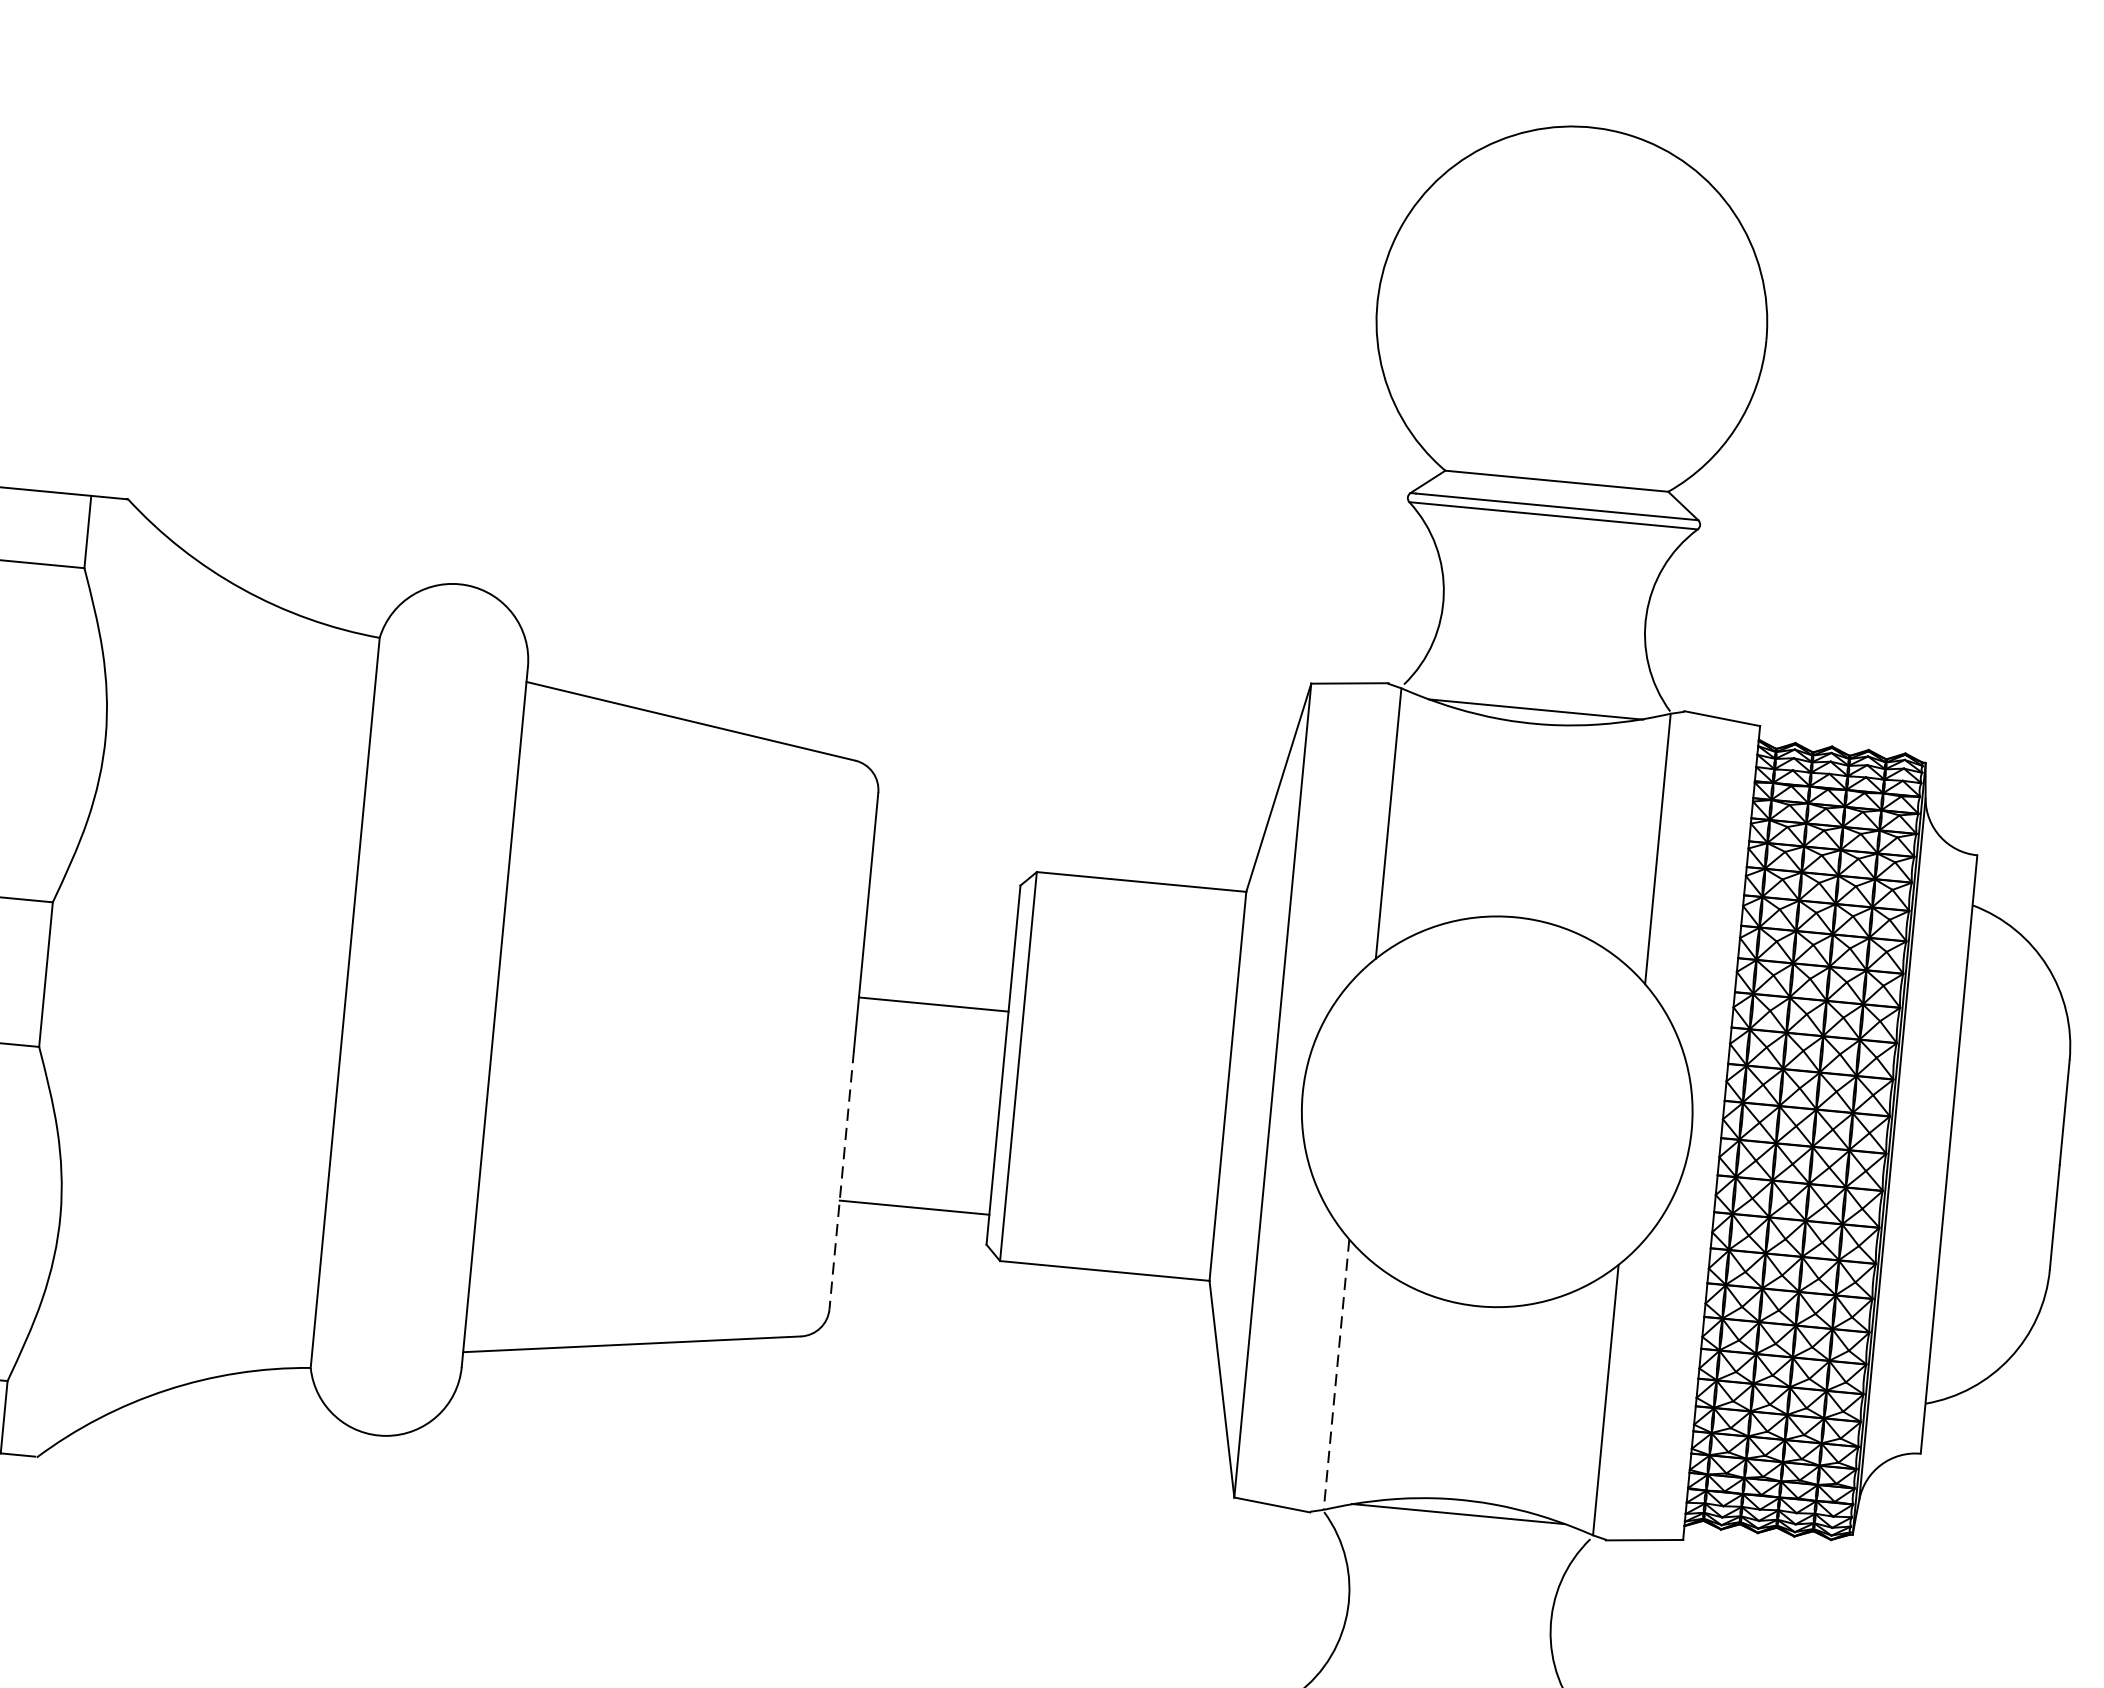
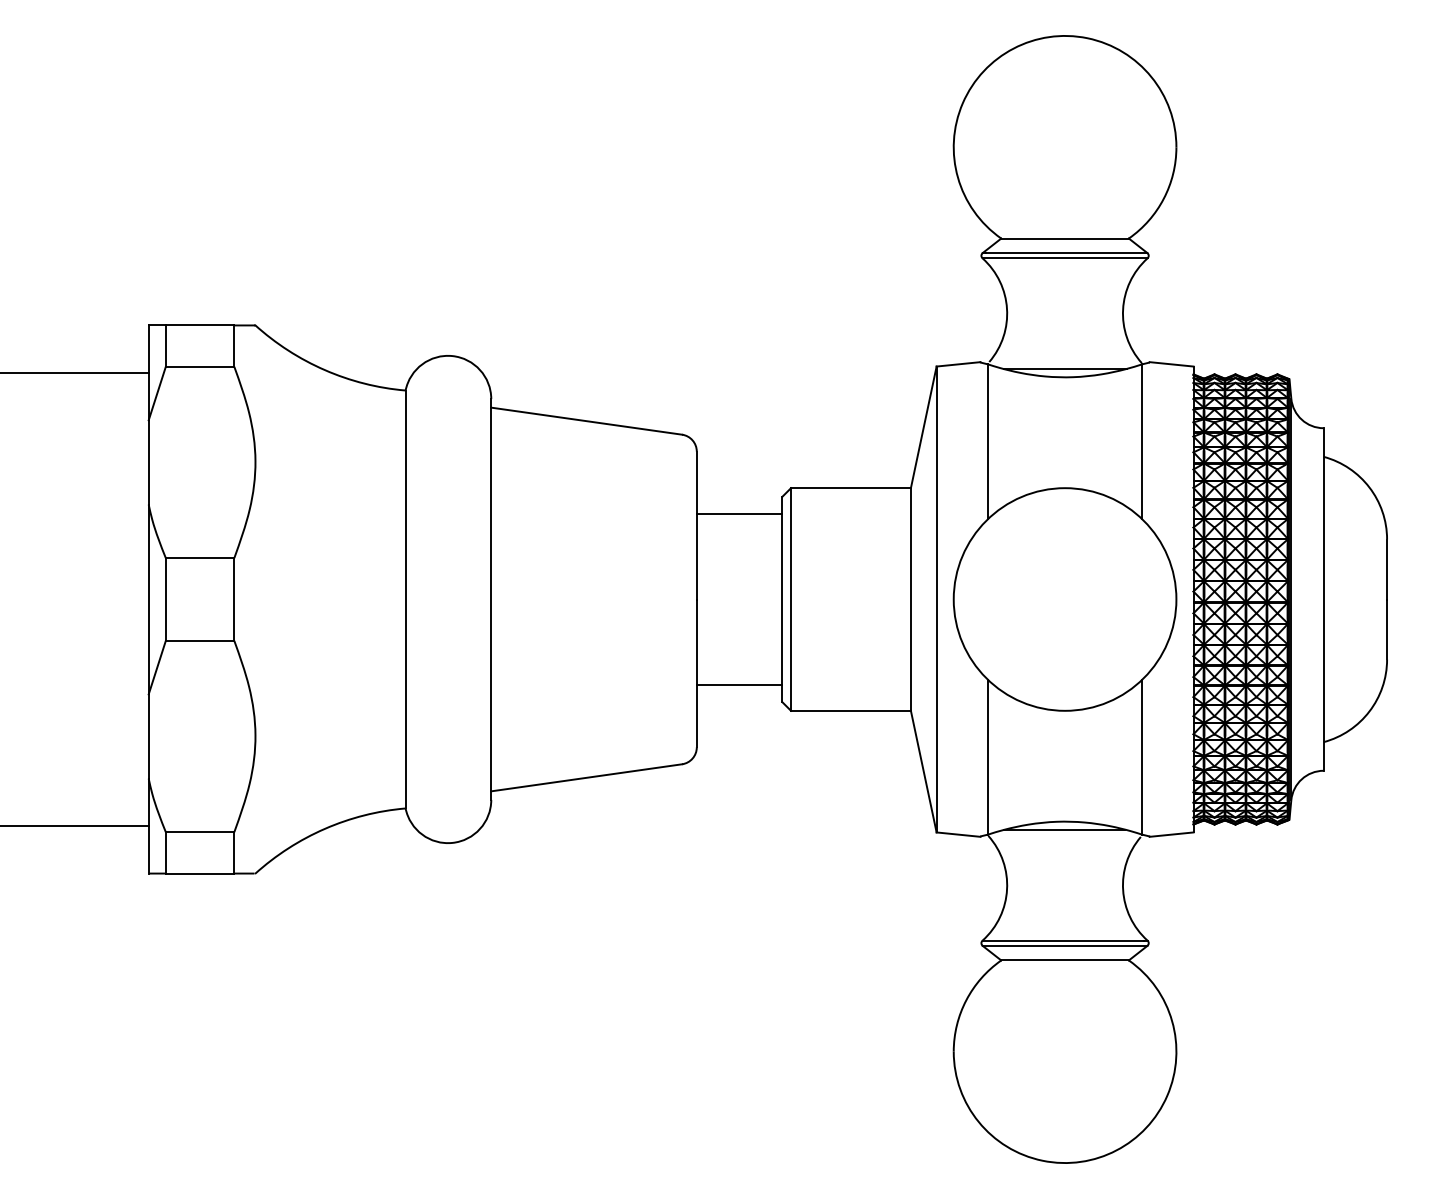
line: (933, 1003) -> (739, 513), moved
line: (841, 1180) -> (696, 673), dashed -> solid
line: (1337, 1375) -> (988, 757), dashed -> solid

